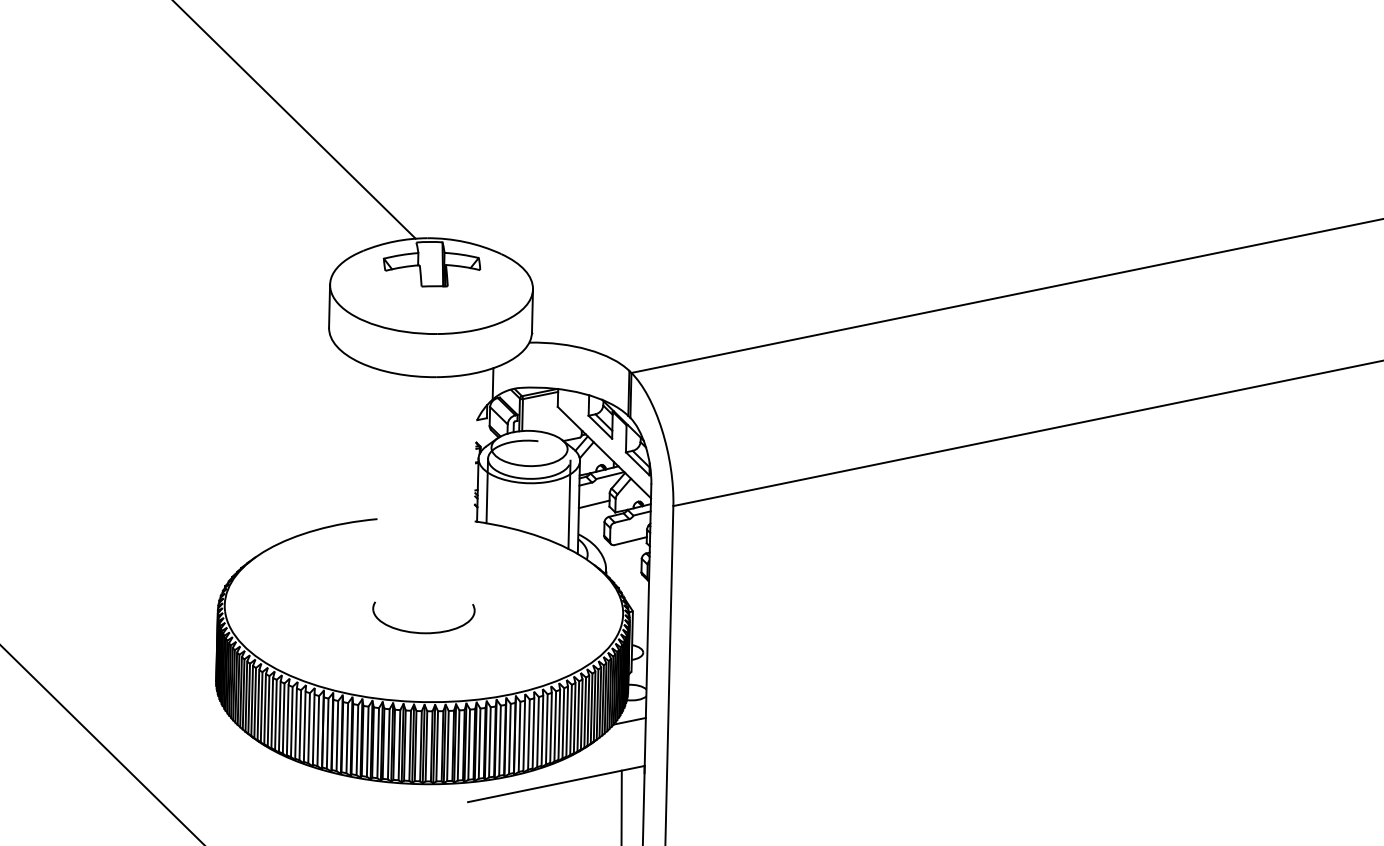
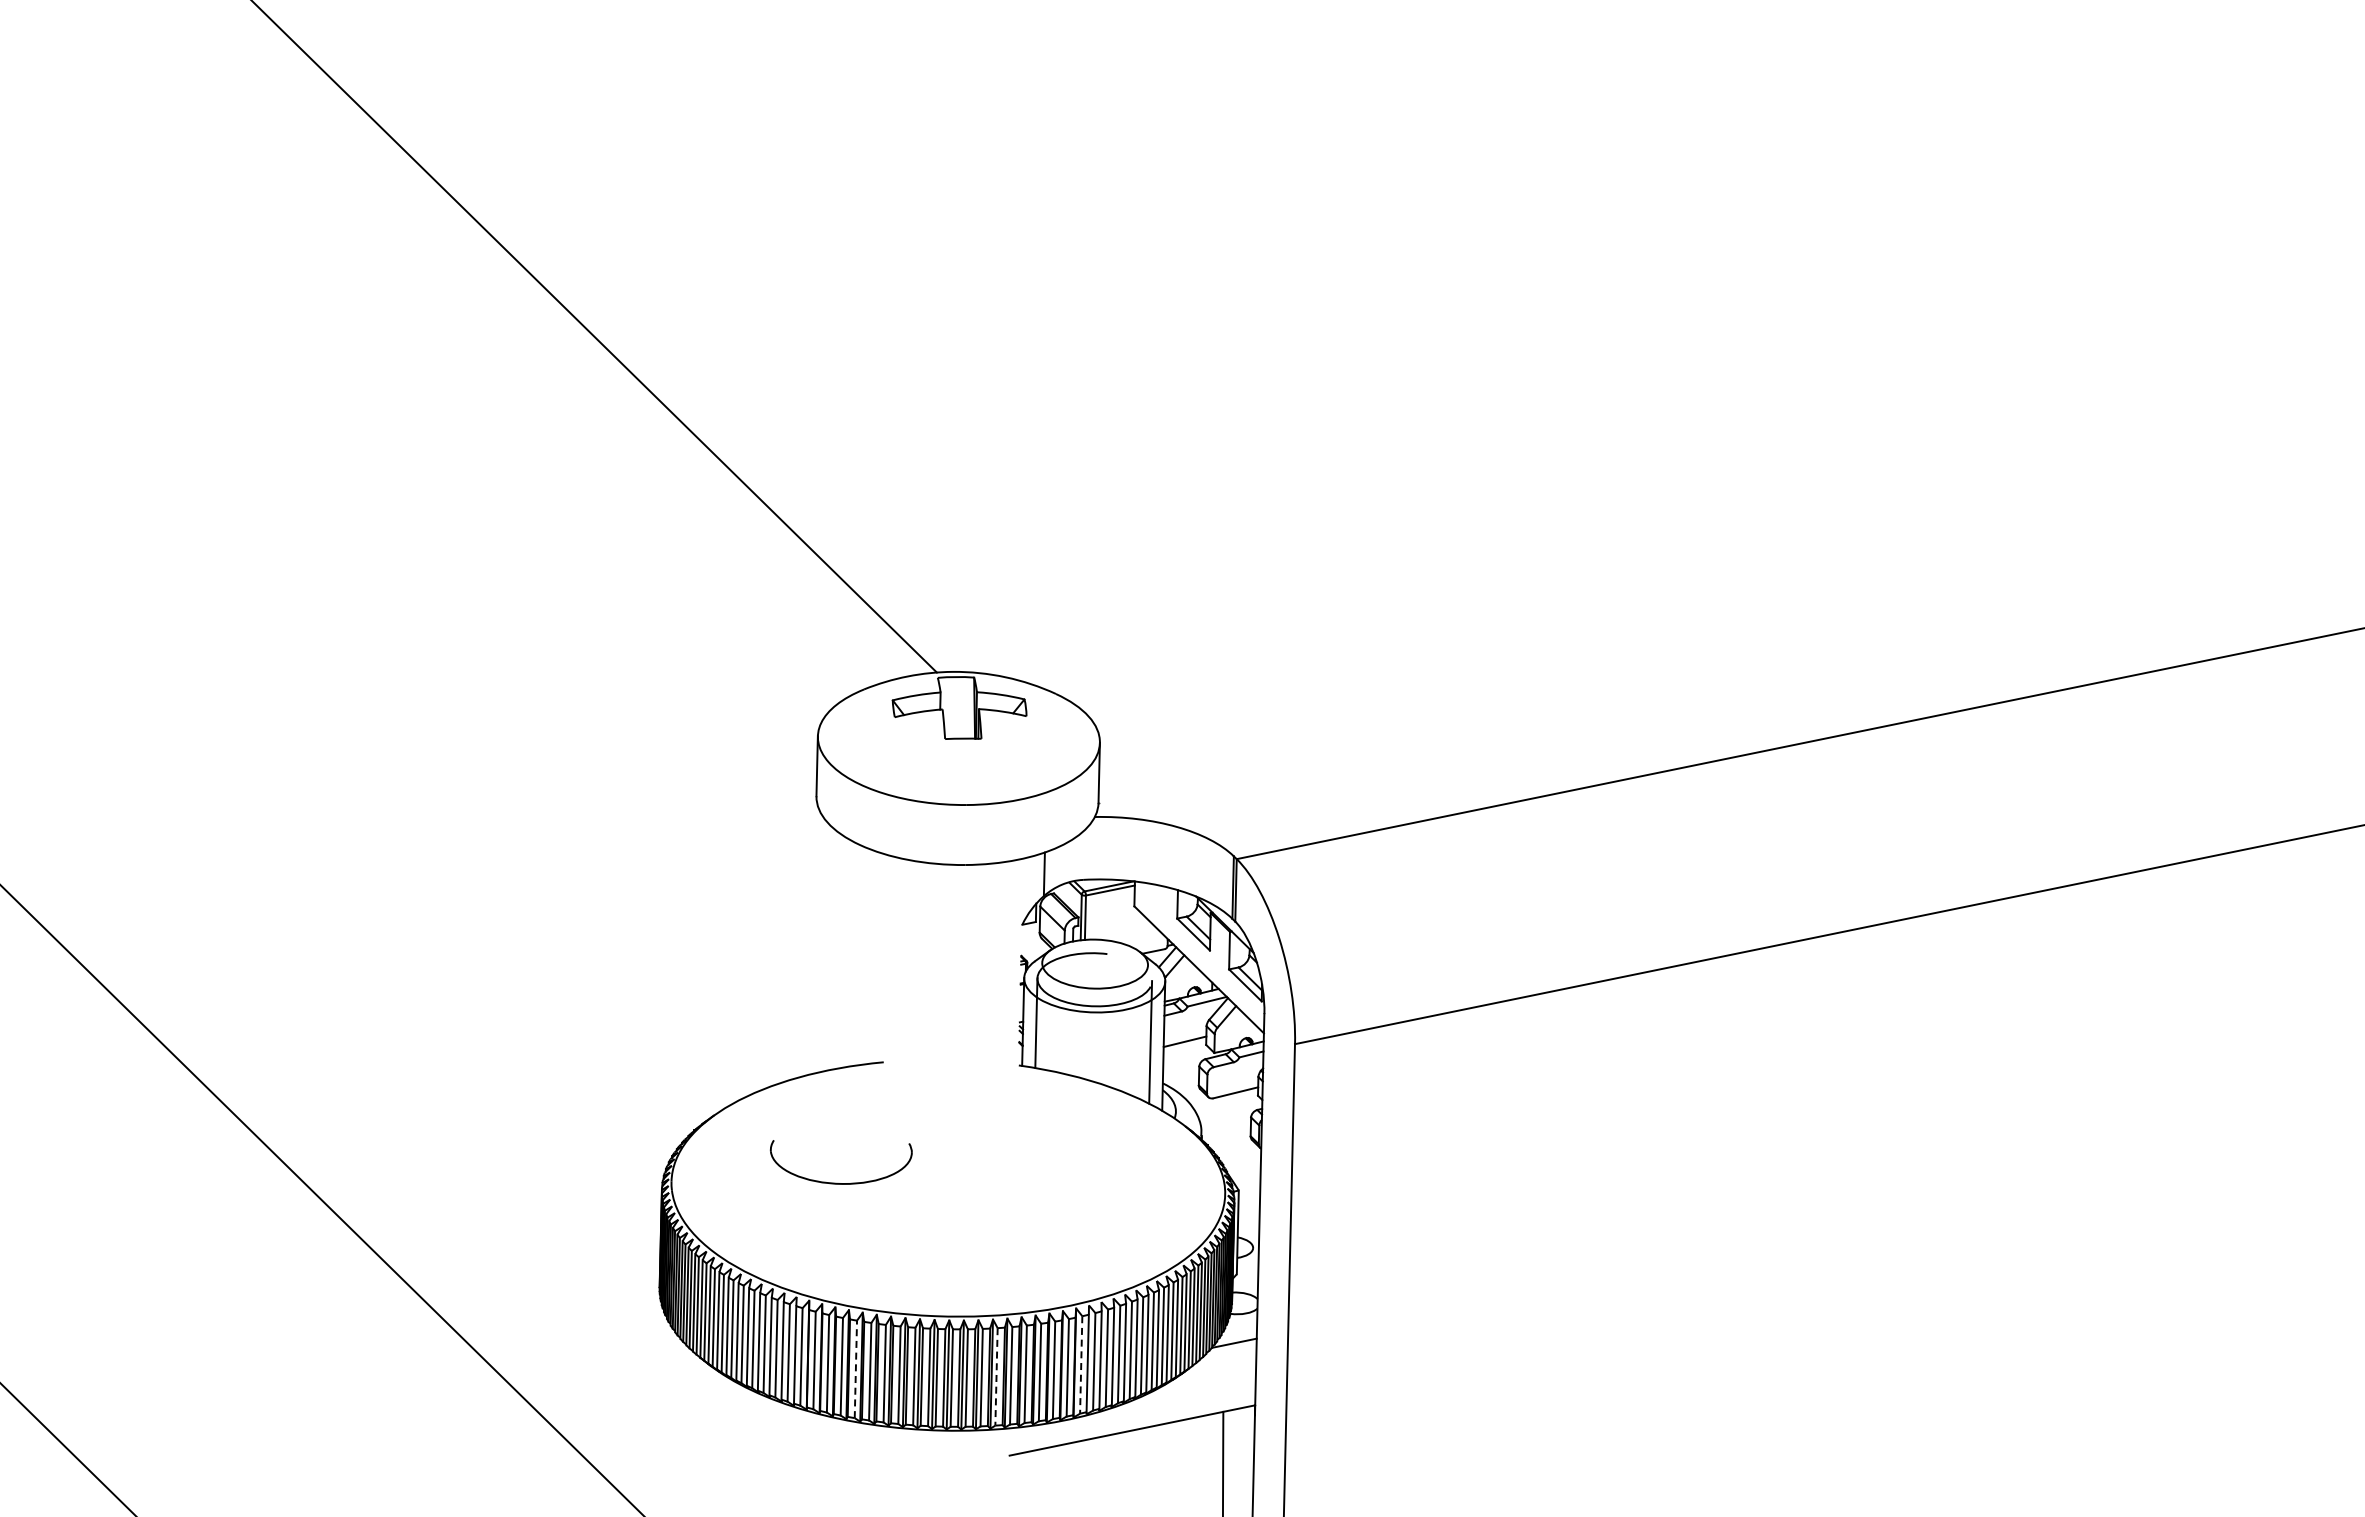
part: (421, 632) -> (837, 1182), moved
line: (519, 736) -> (1081, 1364), solid -> dashed
line: (357, 740) -> (855, 1369), solid -> dashed
line: (458, 745) -> (996, 1376), solid -> dashed

